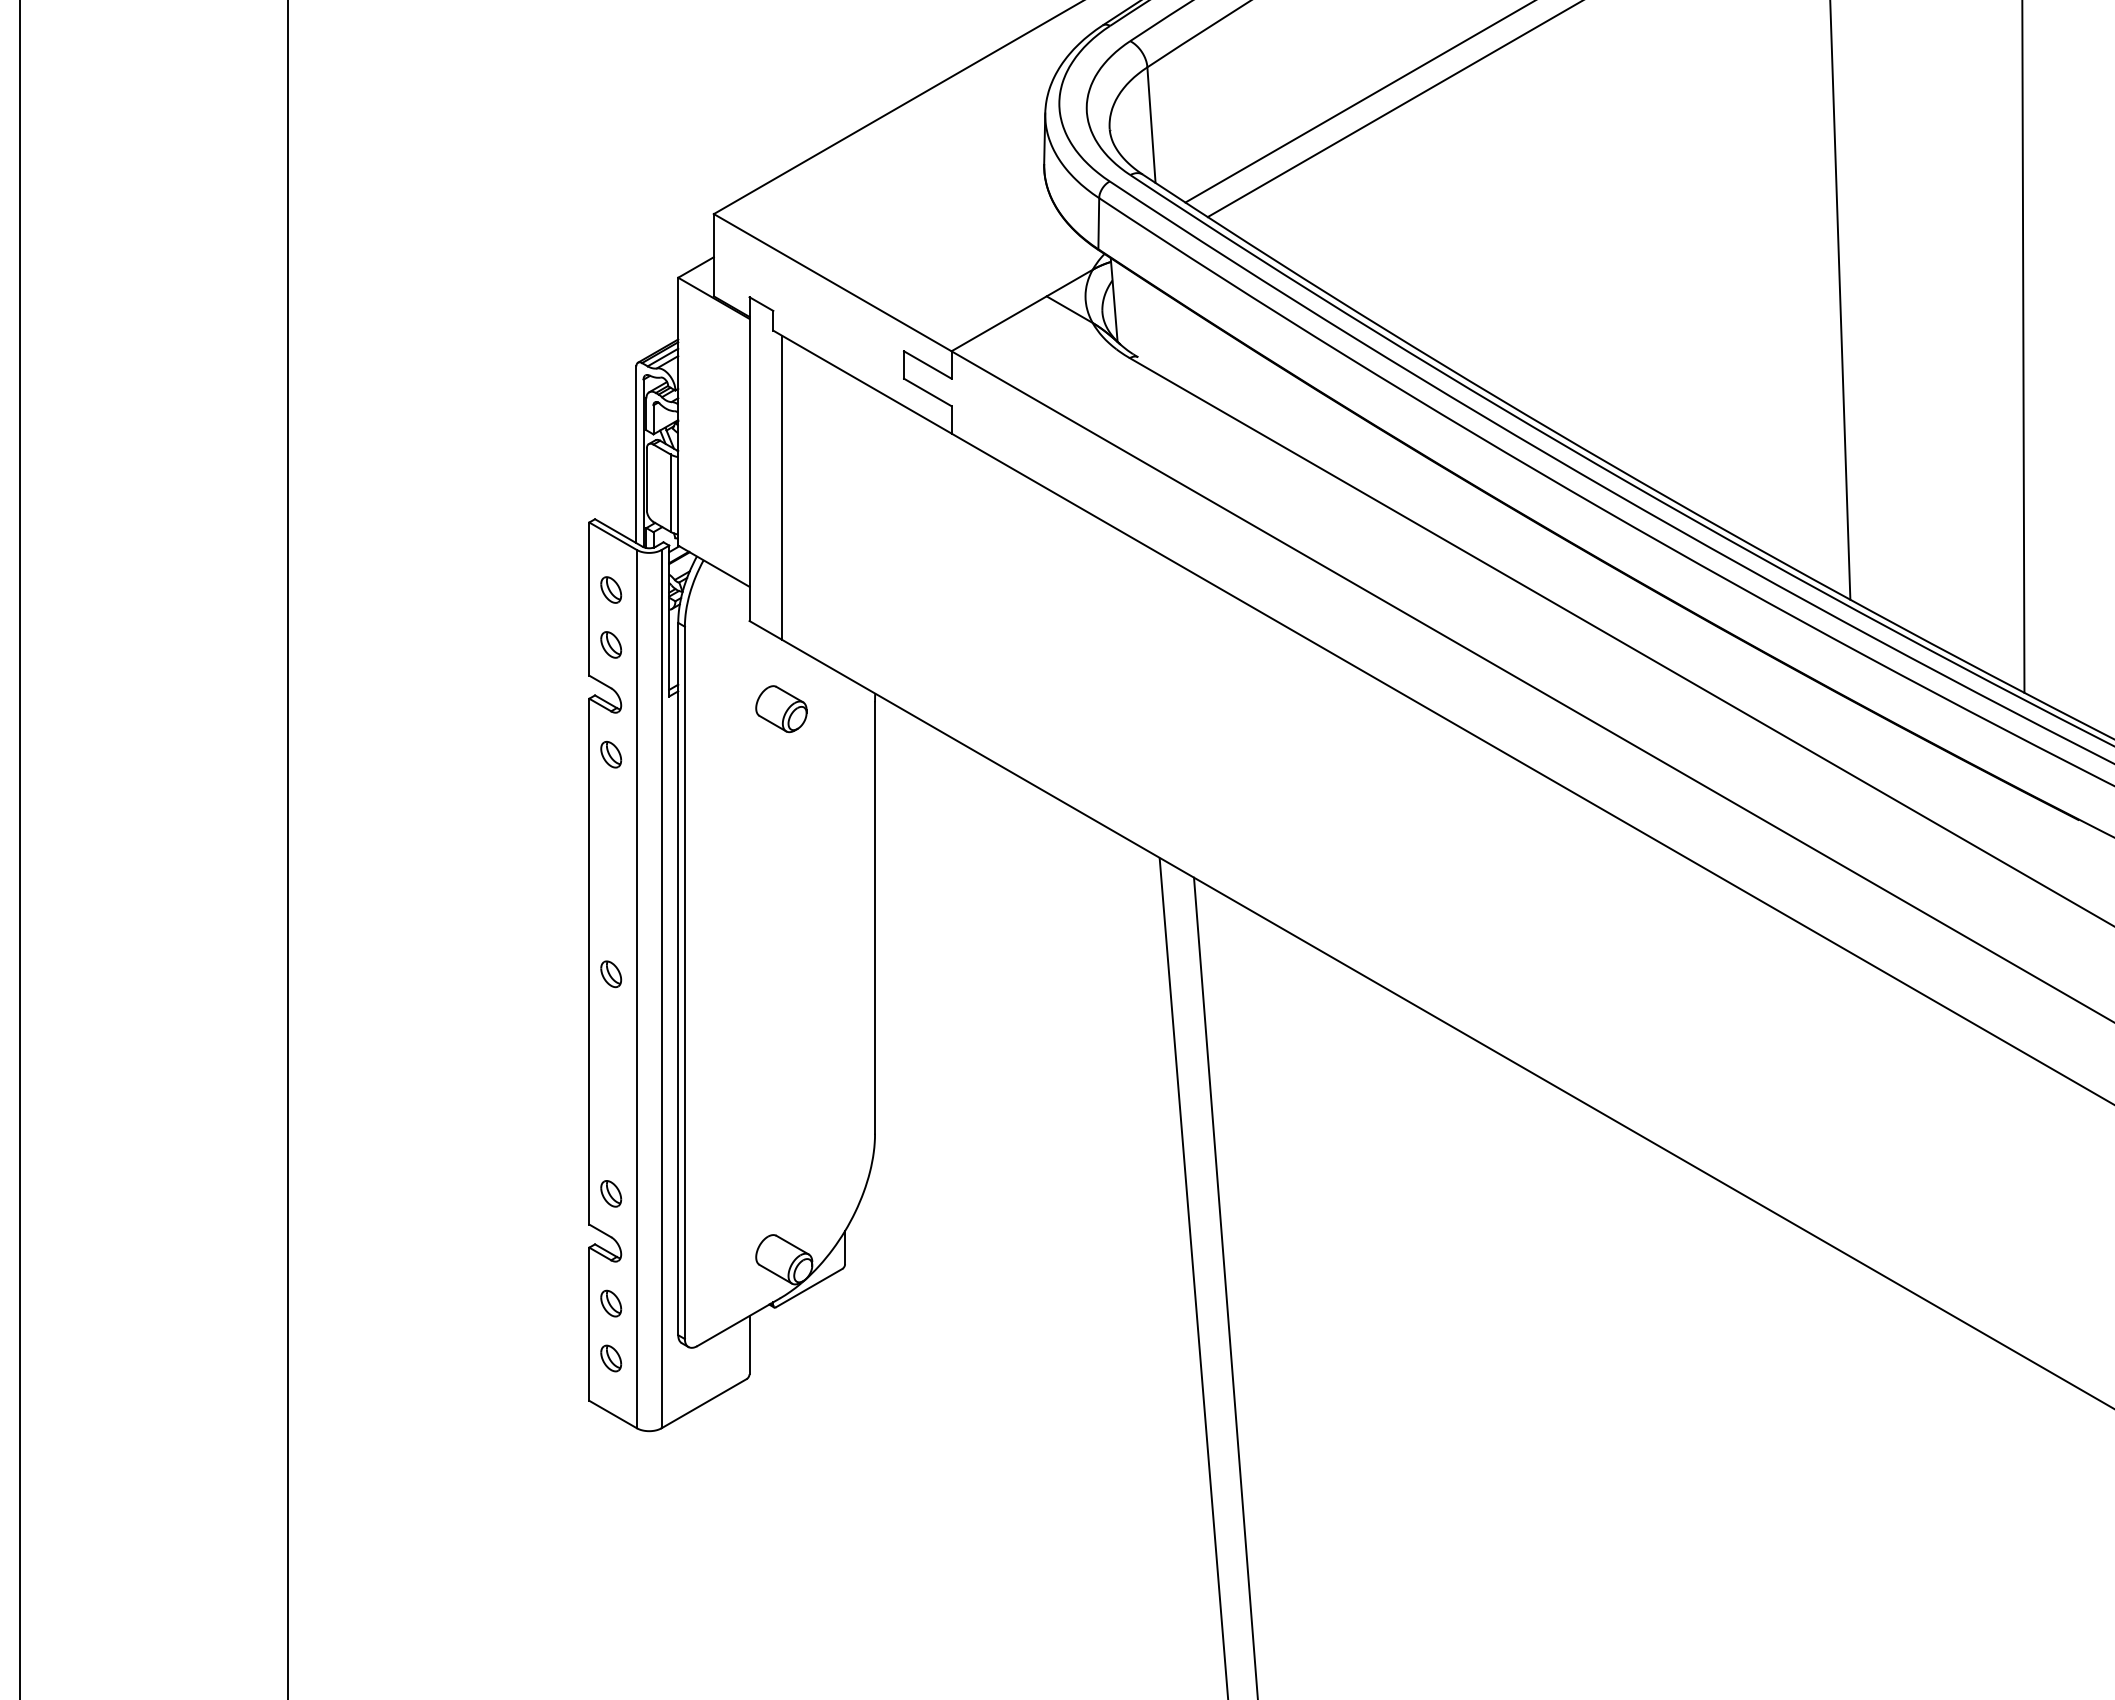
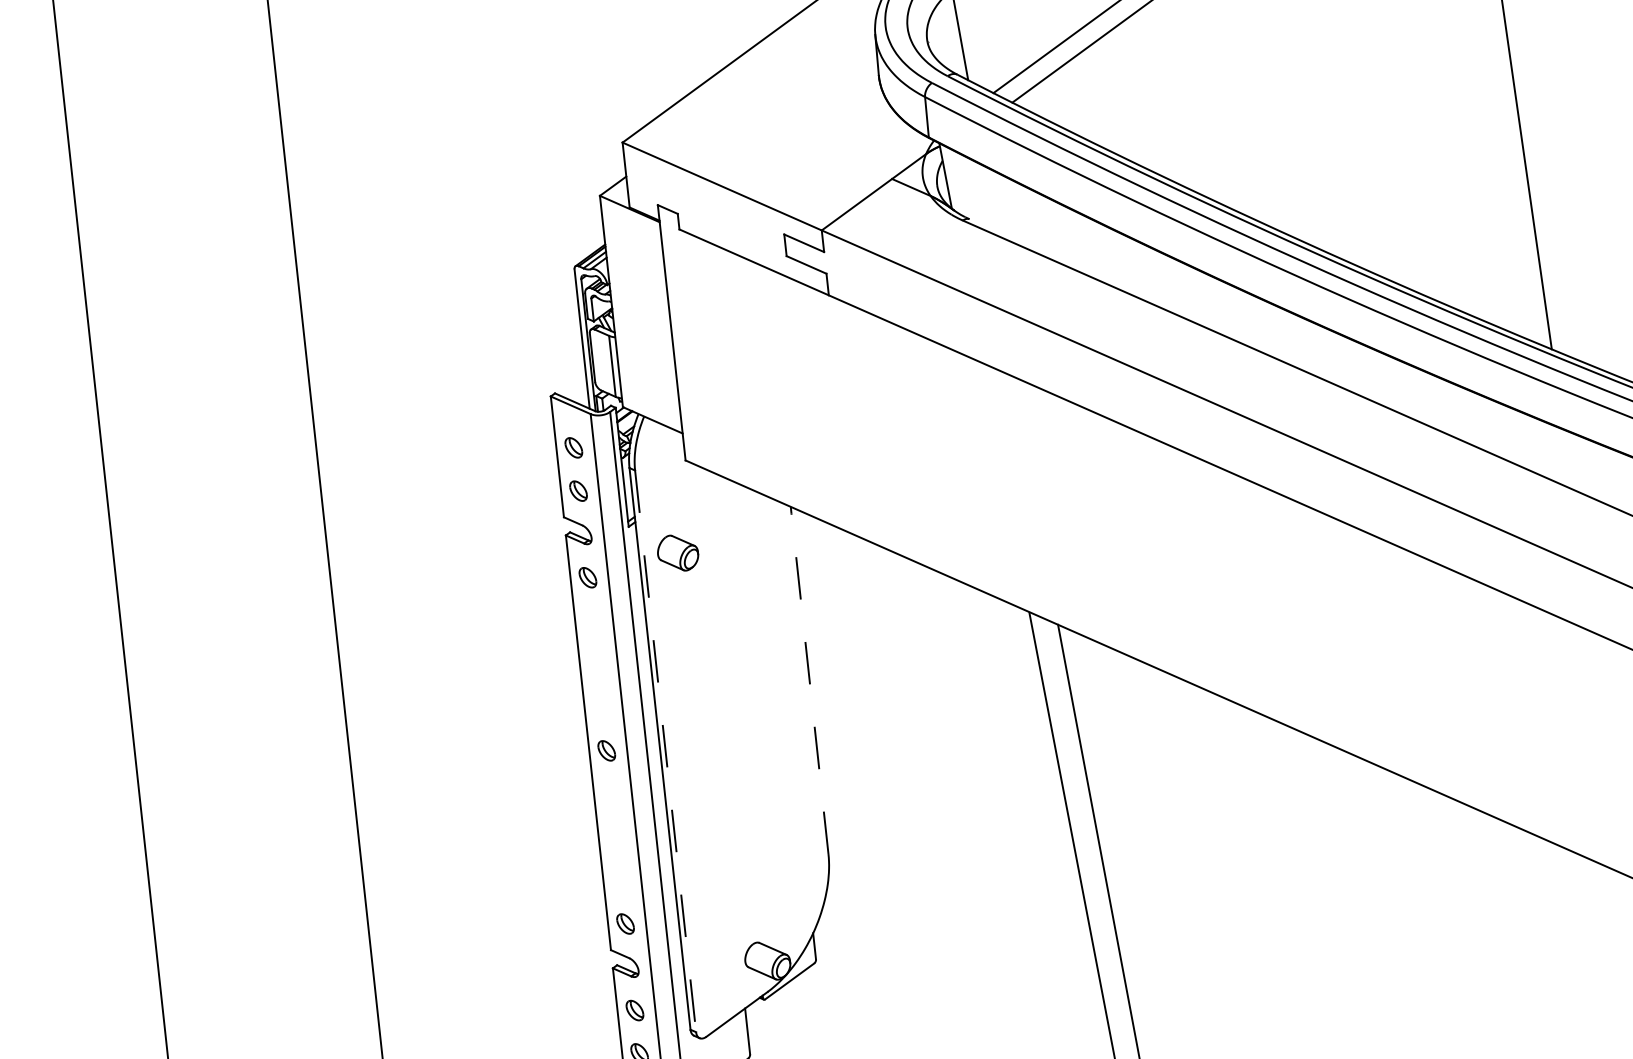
line: (781, 487) -> (699, 352), removed
part: (781, 709) -> (678, 553), moved
line: (875, 918) -> (810, 684), solid -> dashed
line: (684, 983) -> (665, 751), solid -> dashed

